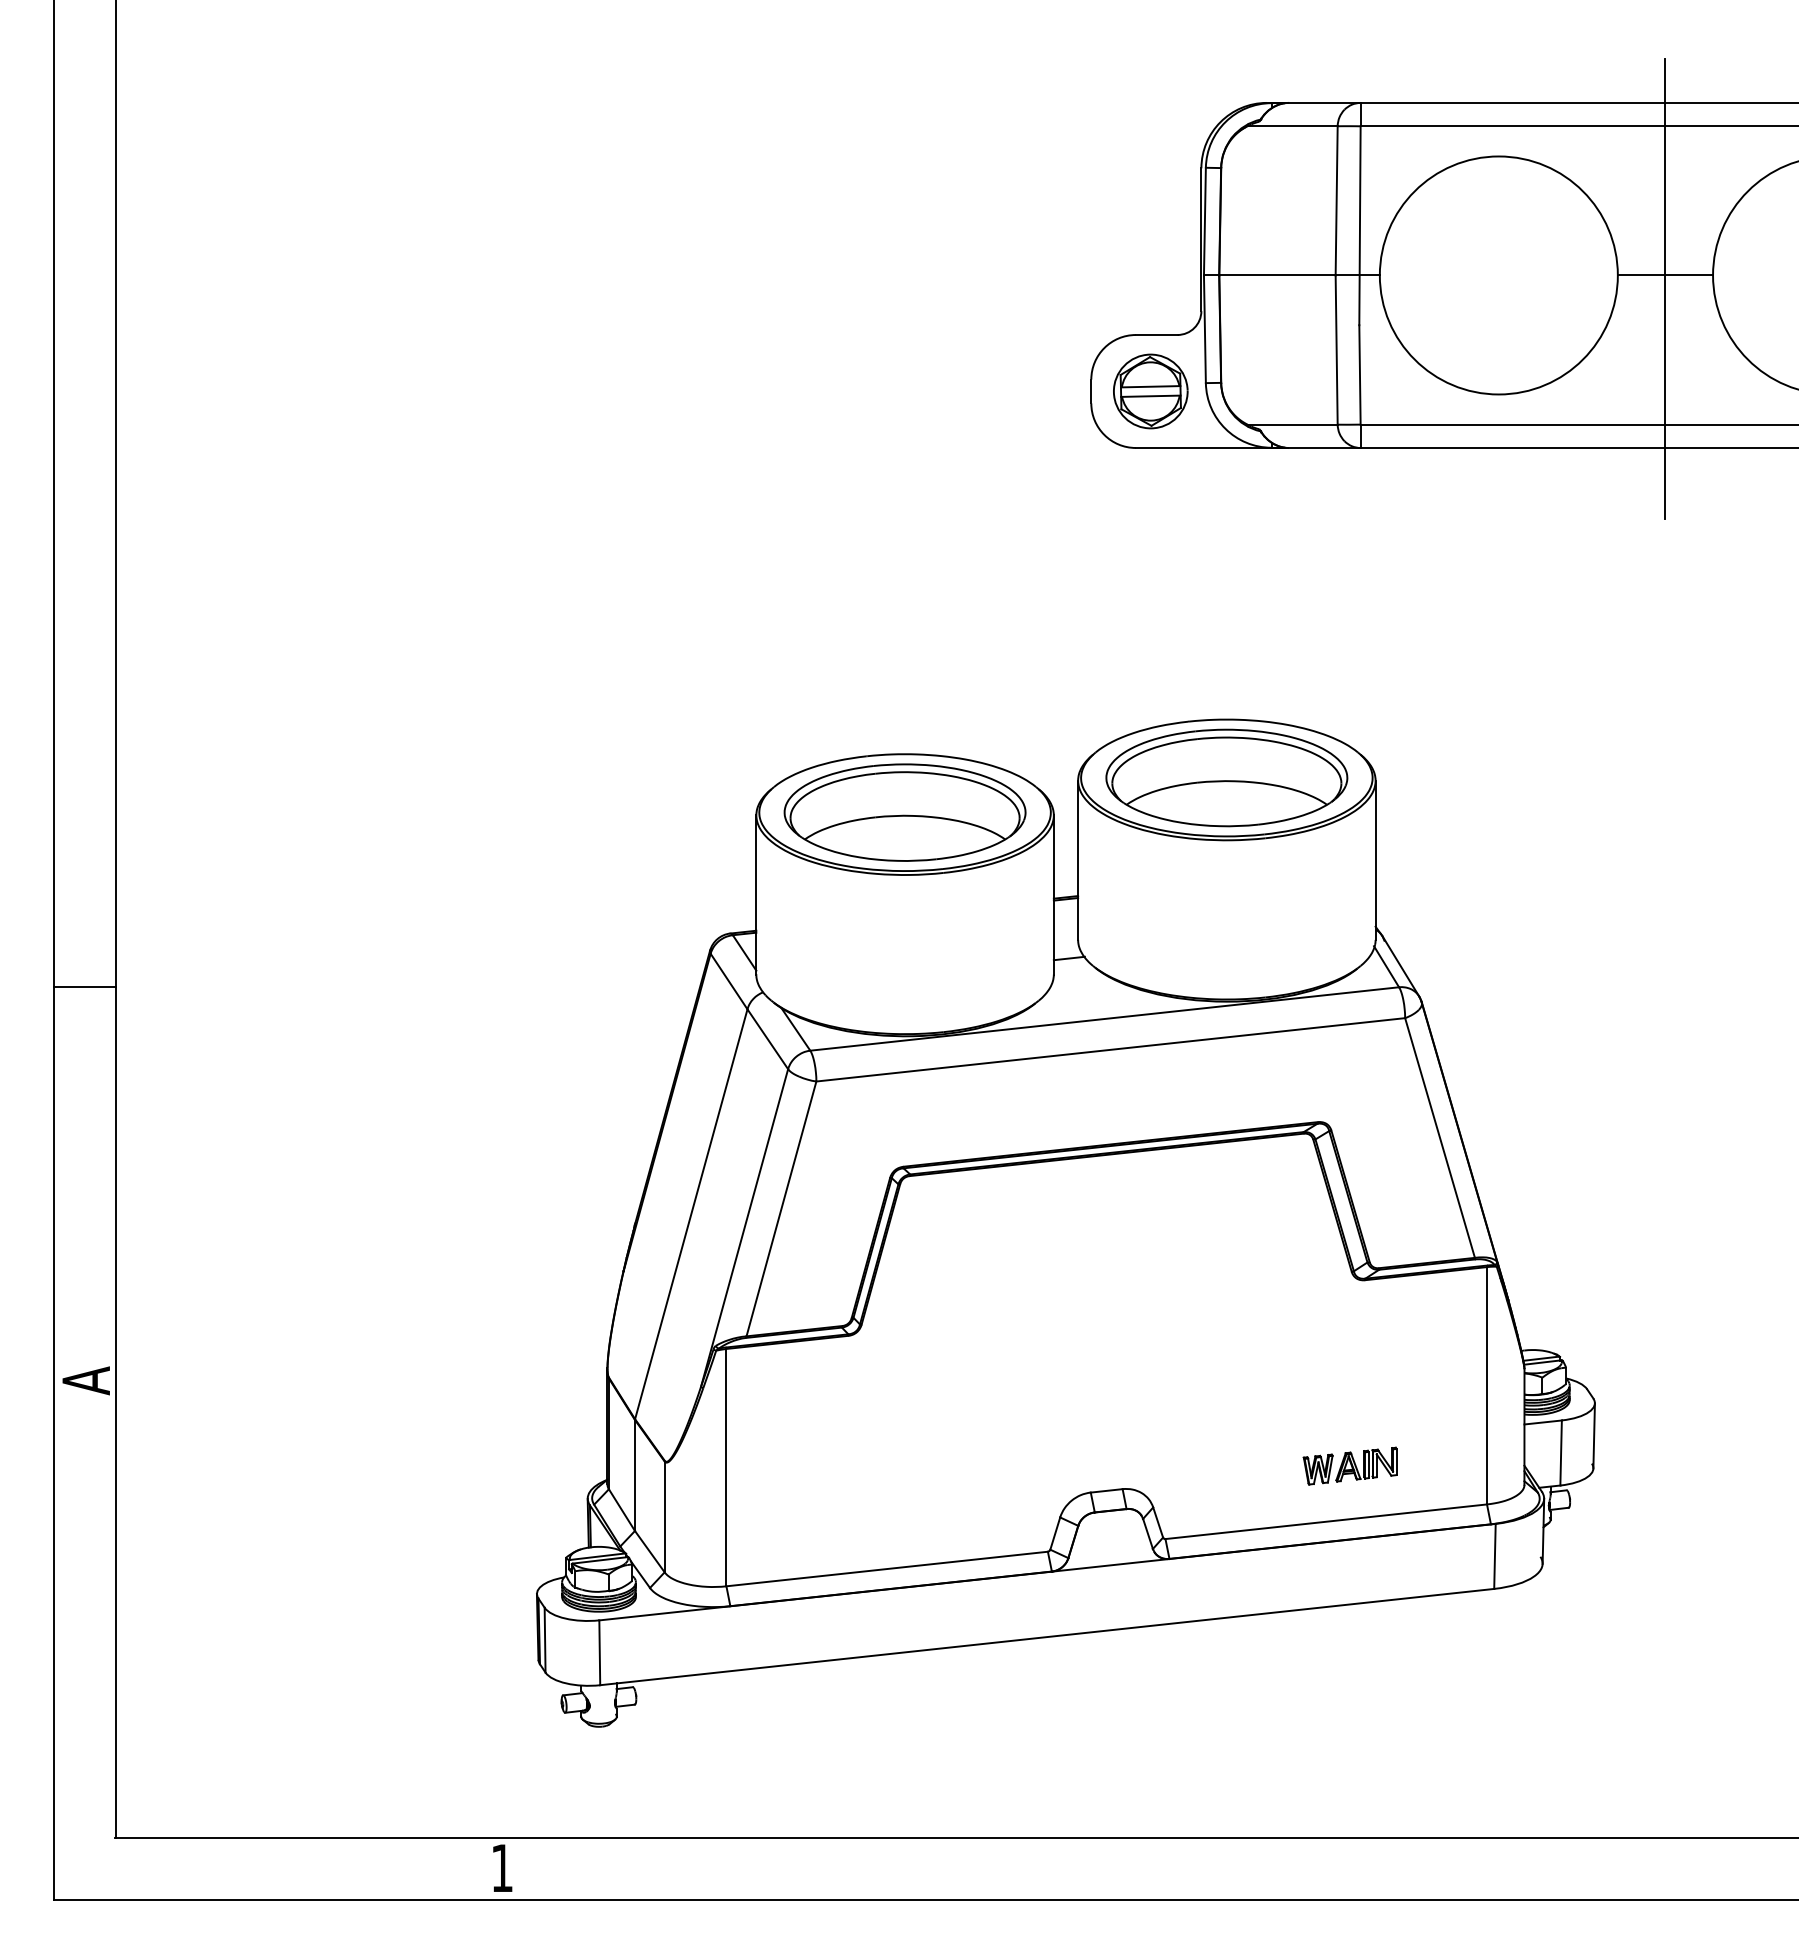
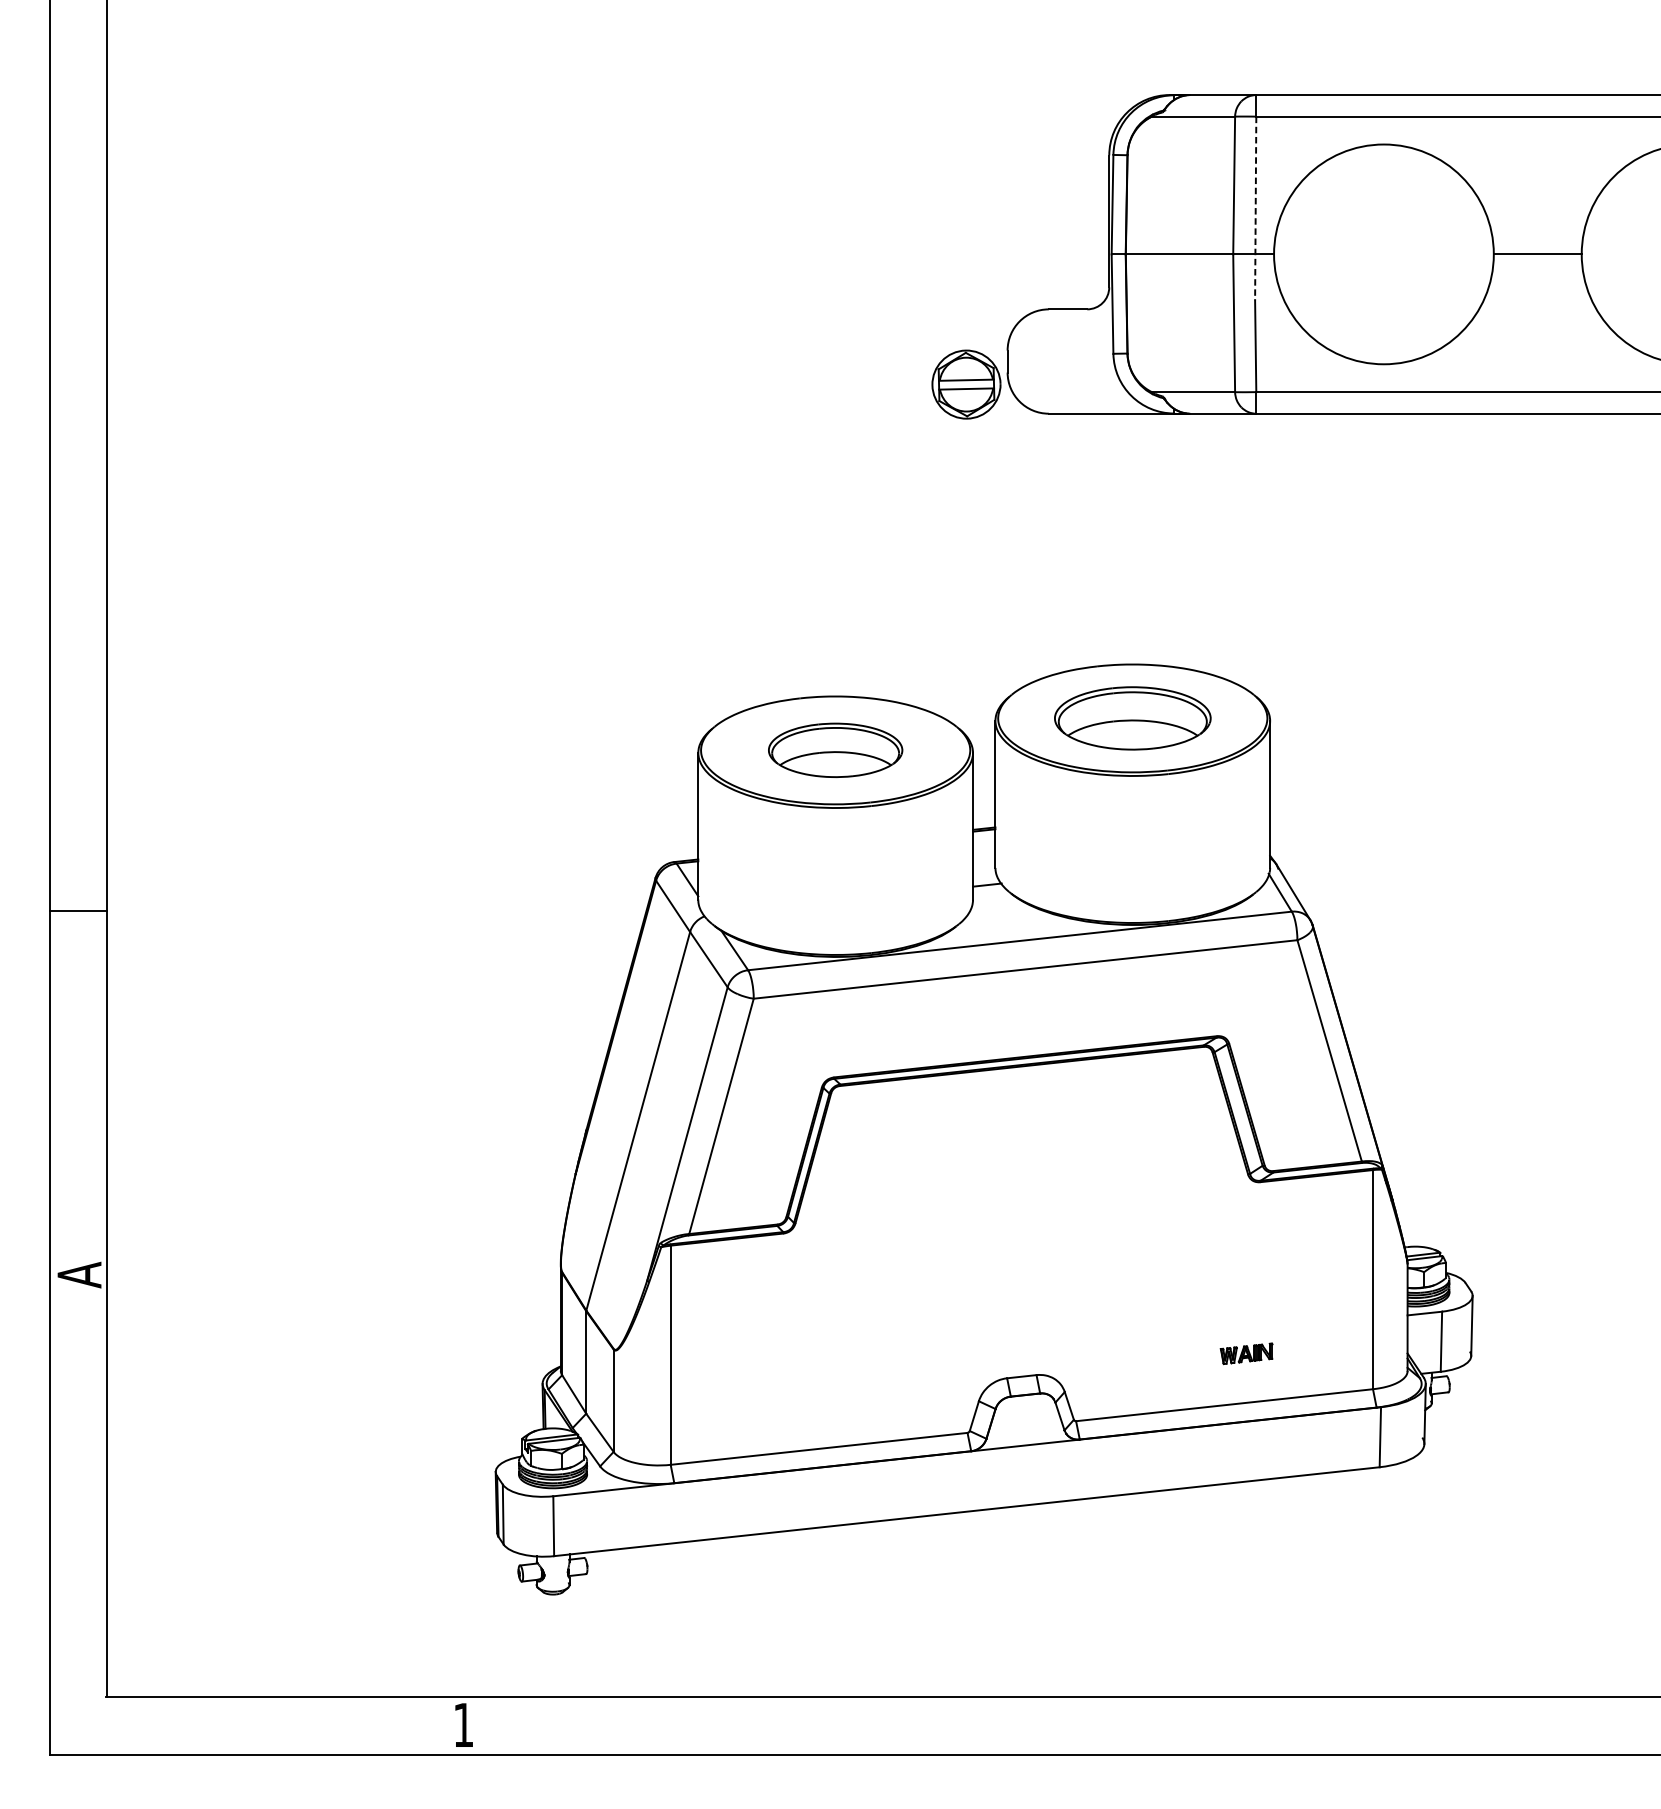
line: (1359, 226) -> (1255, 209), solid -> dashed
line: (1665, 288) -> (1537, 266), removed
part: (1150, 391) -> (966, 384), moved
part: (1226, 777) -> (1132, 717), size x0.7
part: (904, 812) -> (835, 750), size x0.6
part: (1349, 1465) -> (1246, 1353), size x0.6

